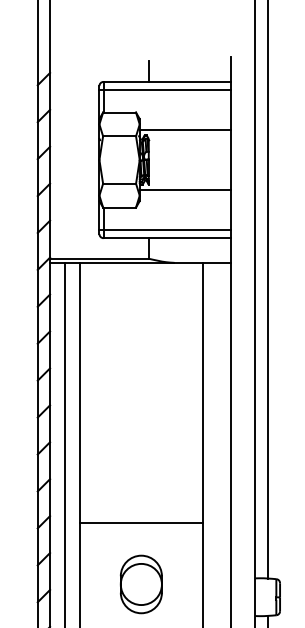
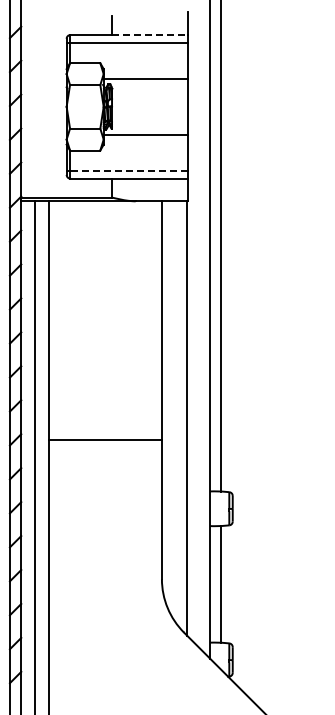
line: (189, 82) -> (149, 35), solid -> dashed
line: (167, 230) -> (129, 171), solid -> dashed
part: (140, 583) -> (104, 496), removed

